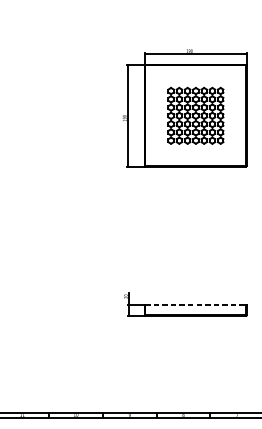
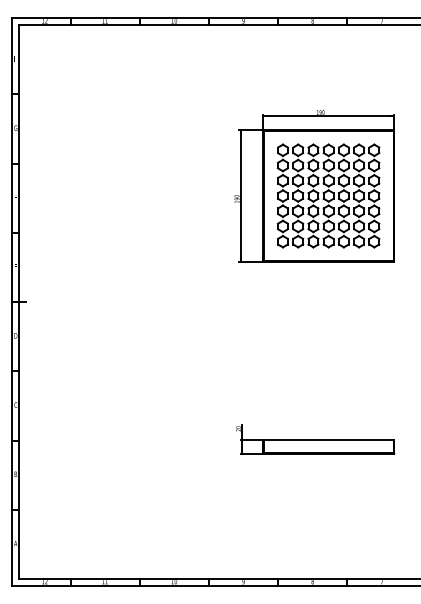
part: (195, 115) -> (328, 195), size x1.43
line: (196, 304) -> (329, 439), dashed -> solid

